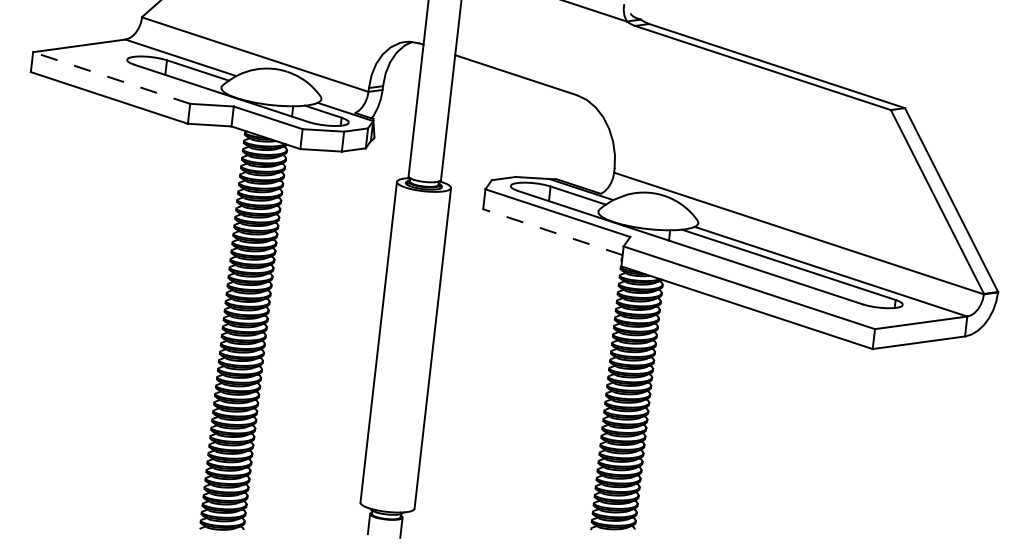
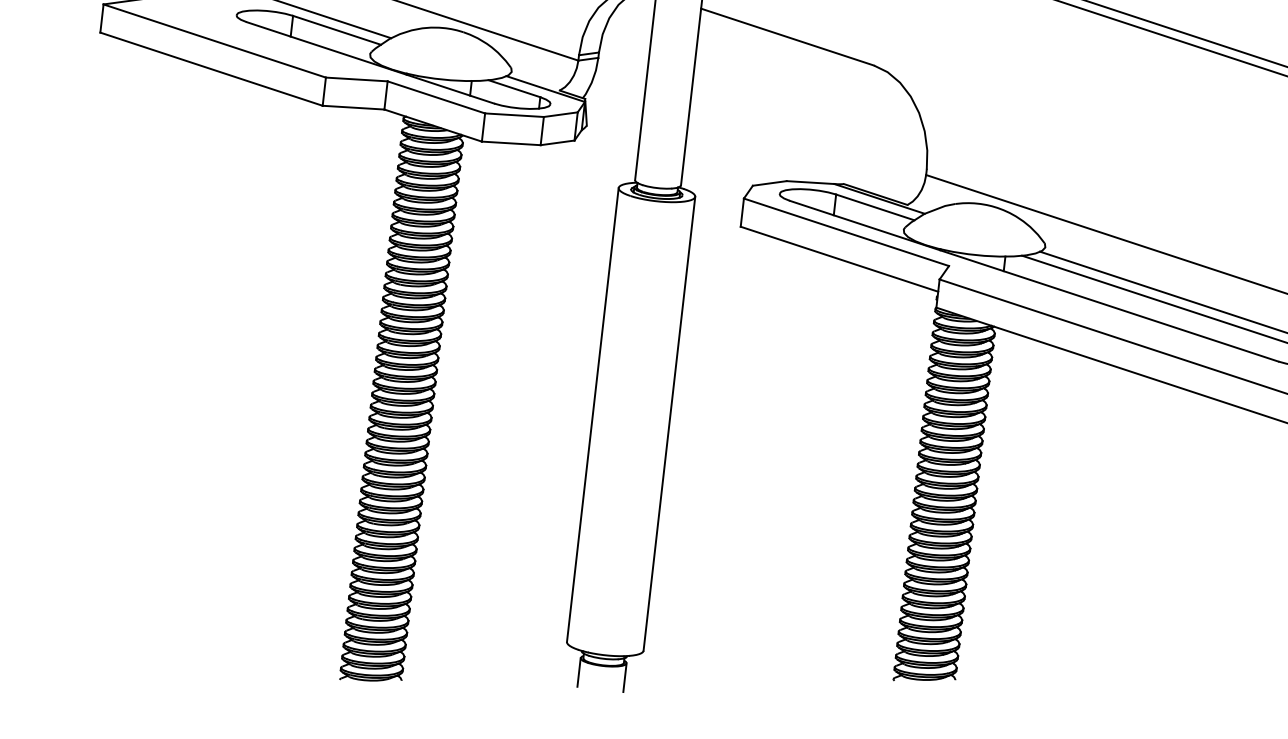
line: (111, 78) -> (214, 41), dashed -> solid
line: (552, 232) -> (838, 259), dashed -> solid

